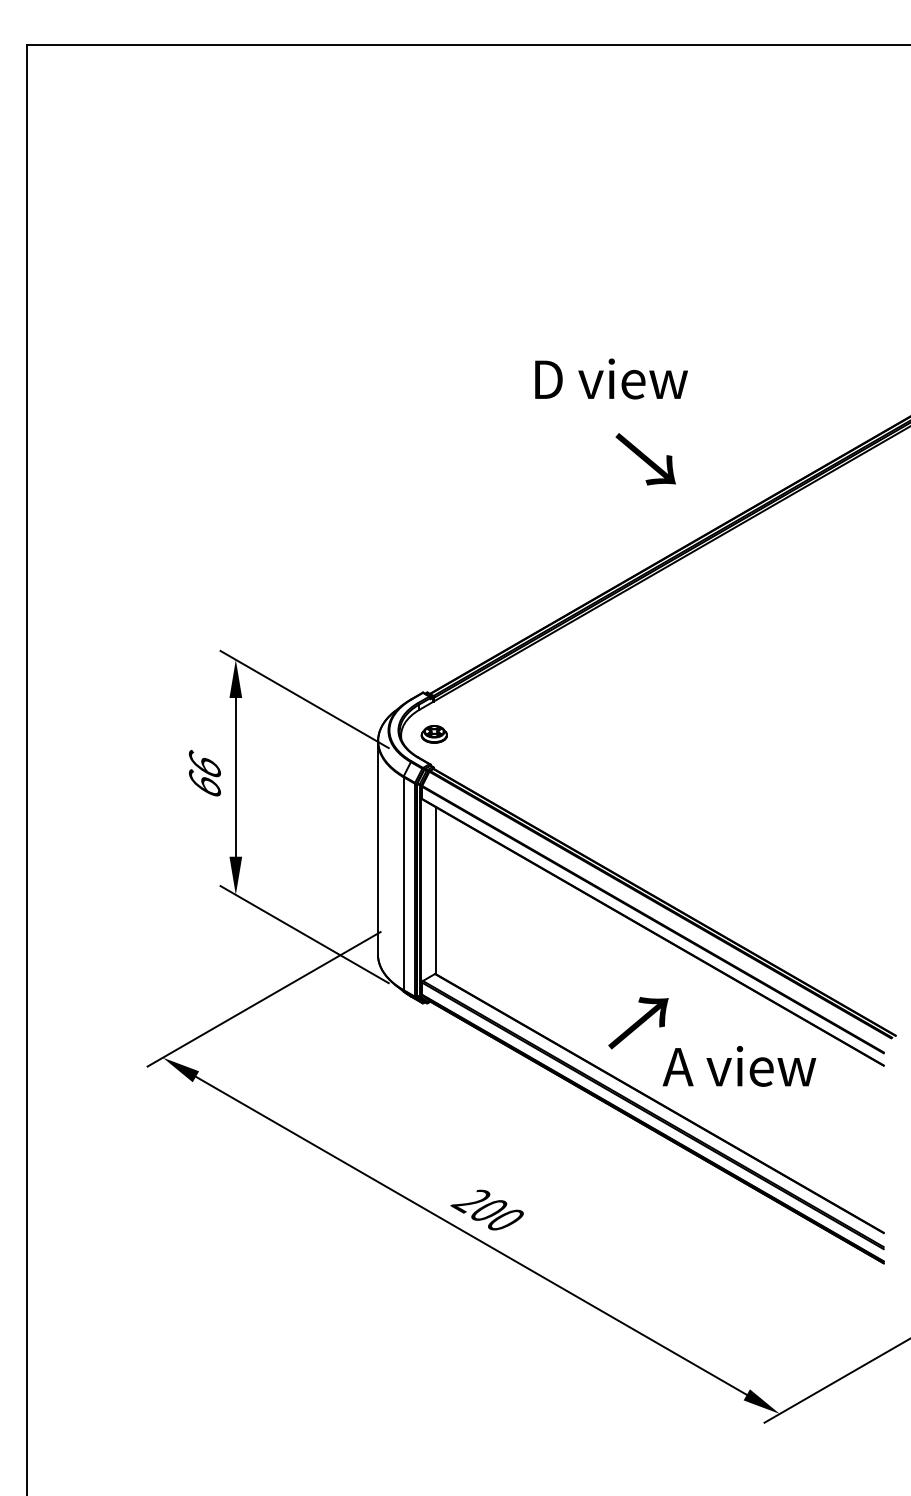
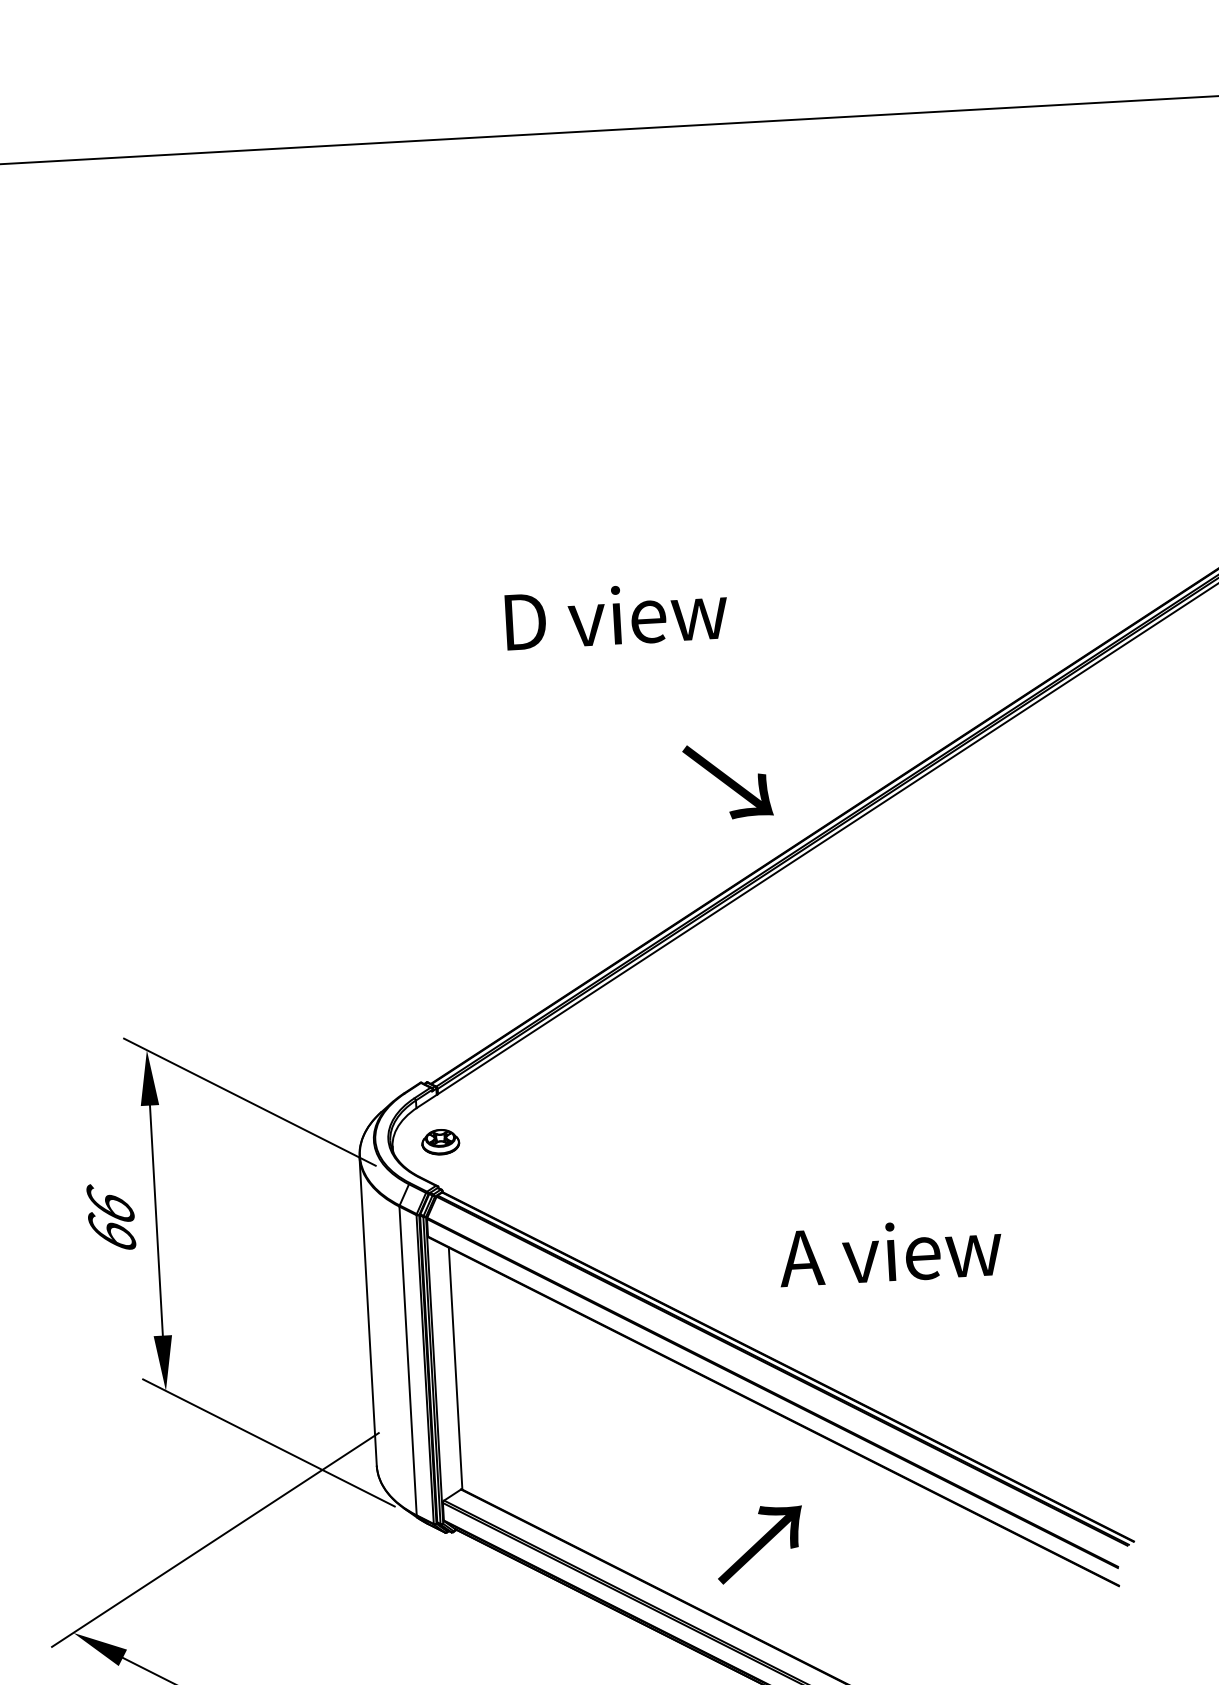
text: (611, 378) -> (616, 614), moved
text: (645, 459) -> (727, 781), moved
text: (739, 1066) -> (890, 1252), moved

